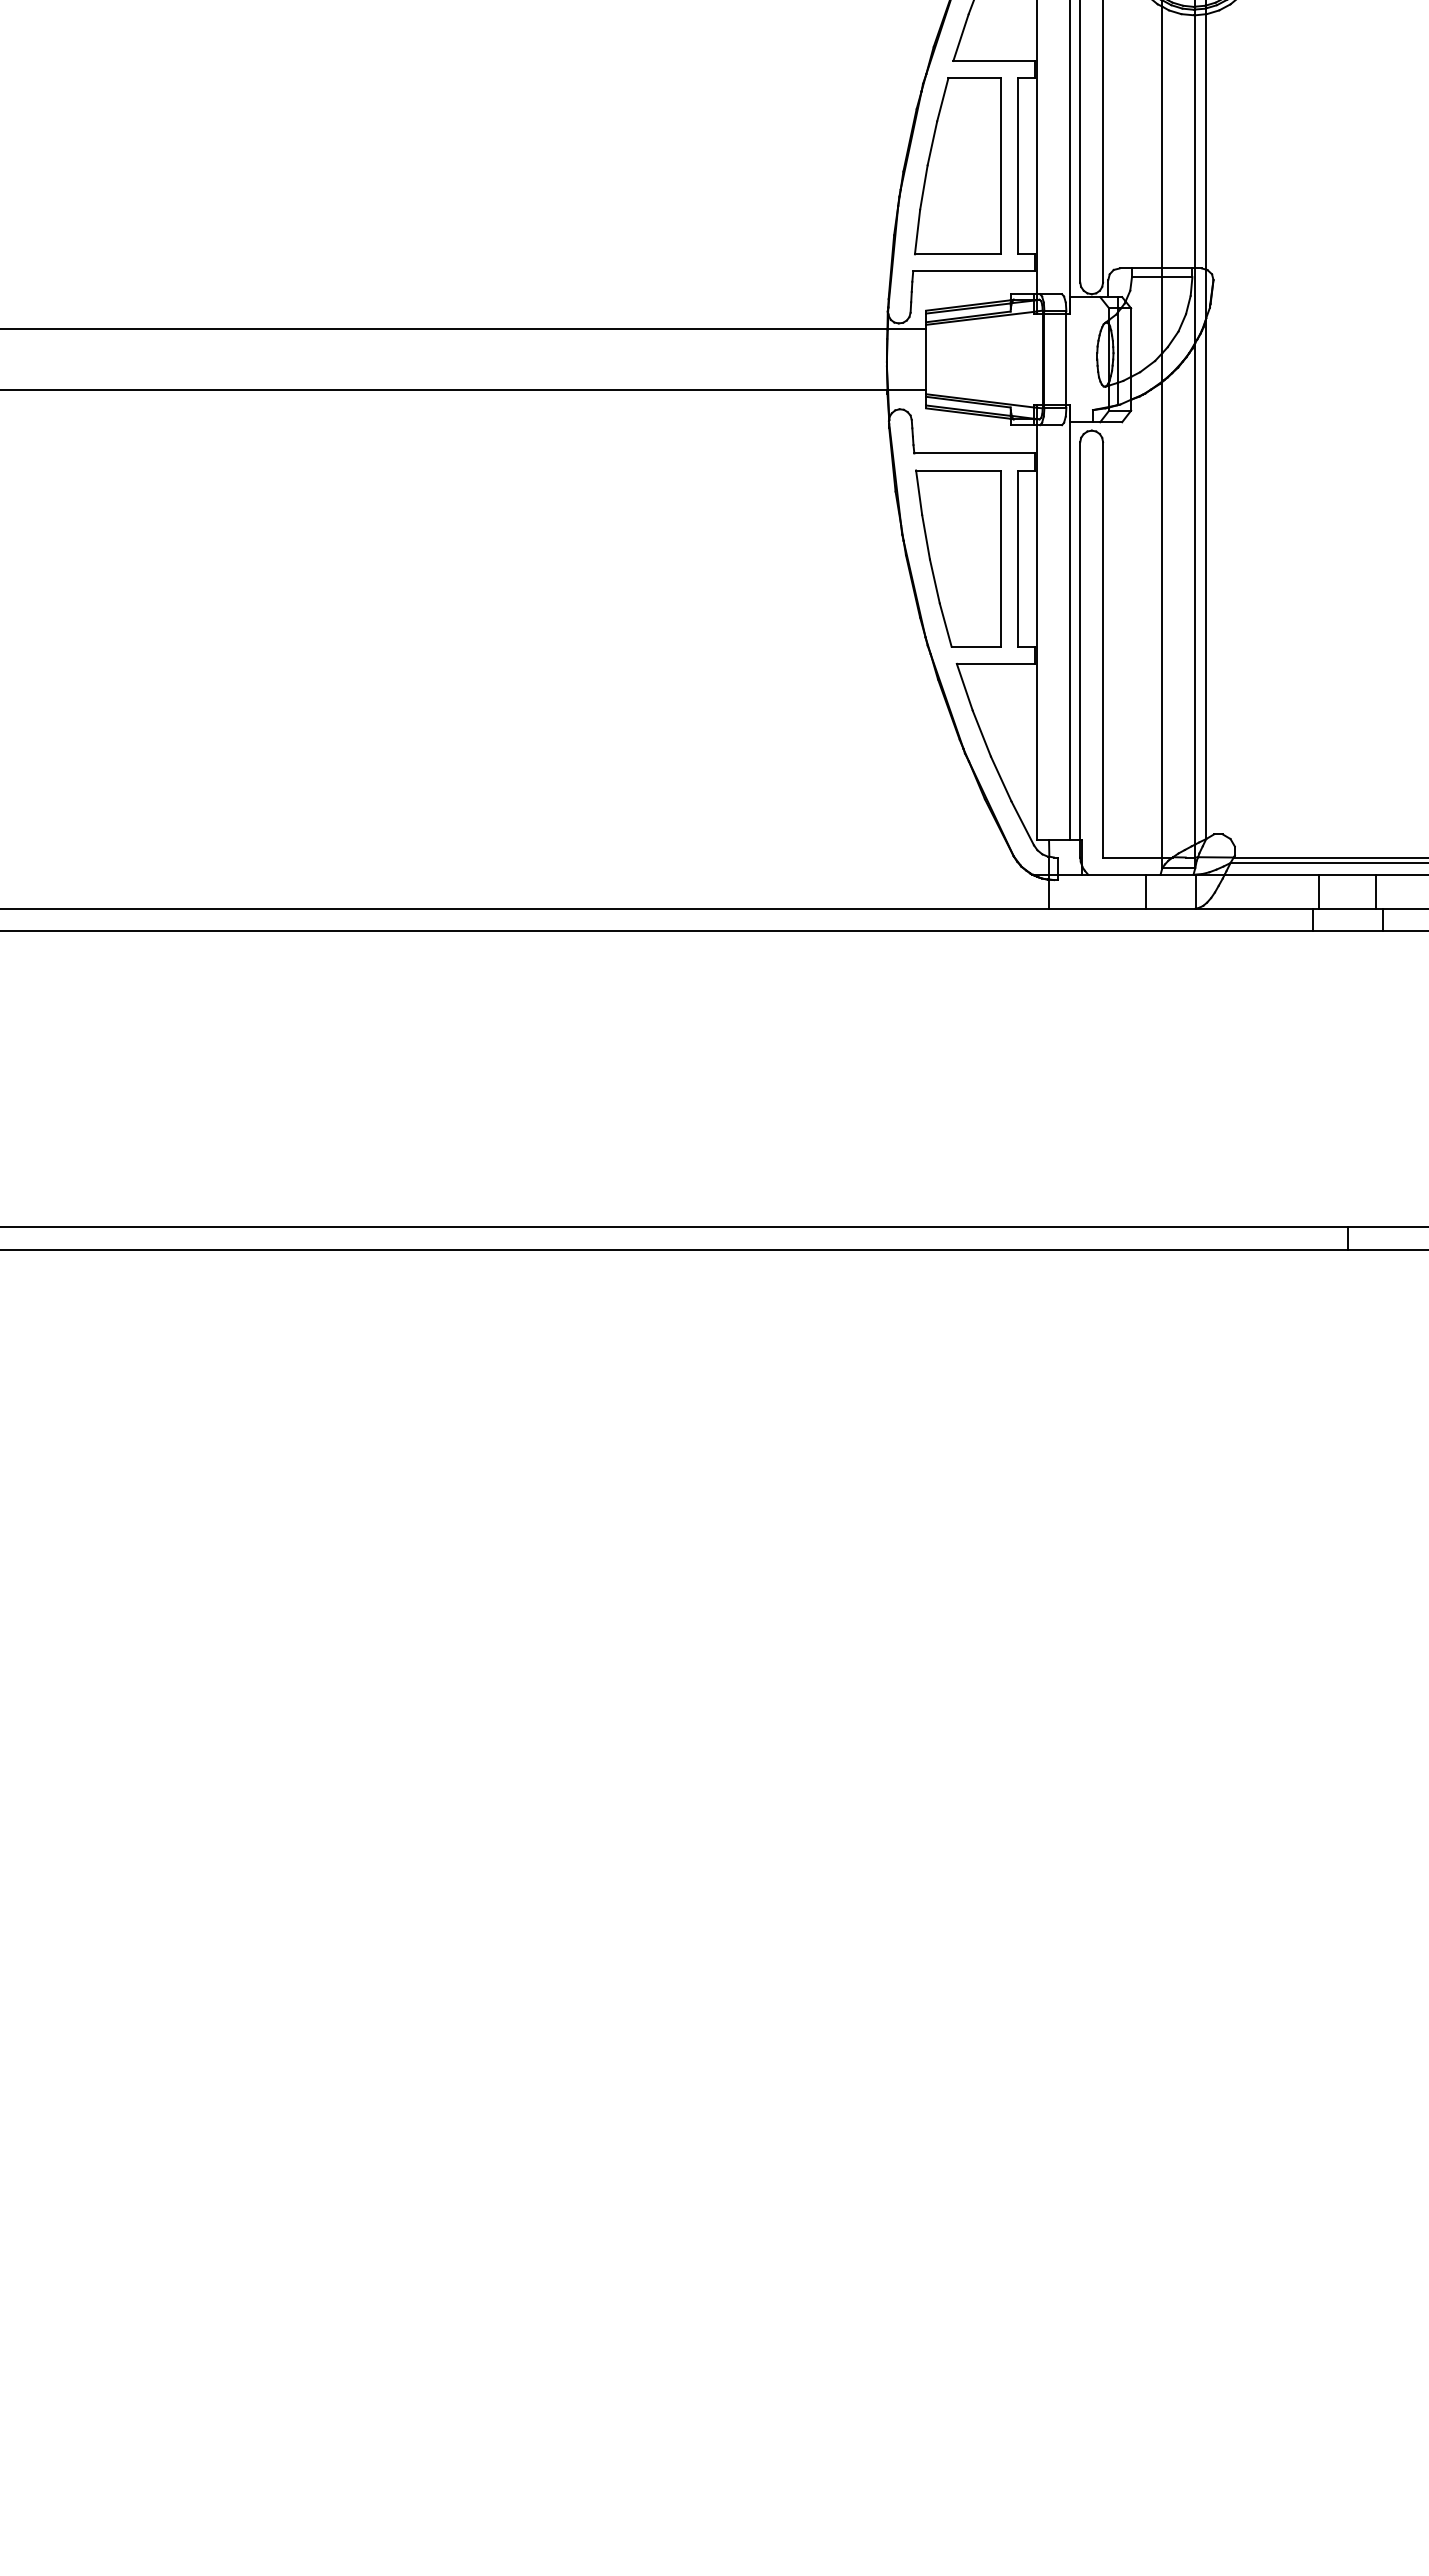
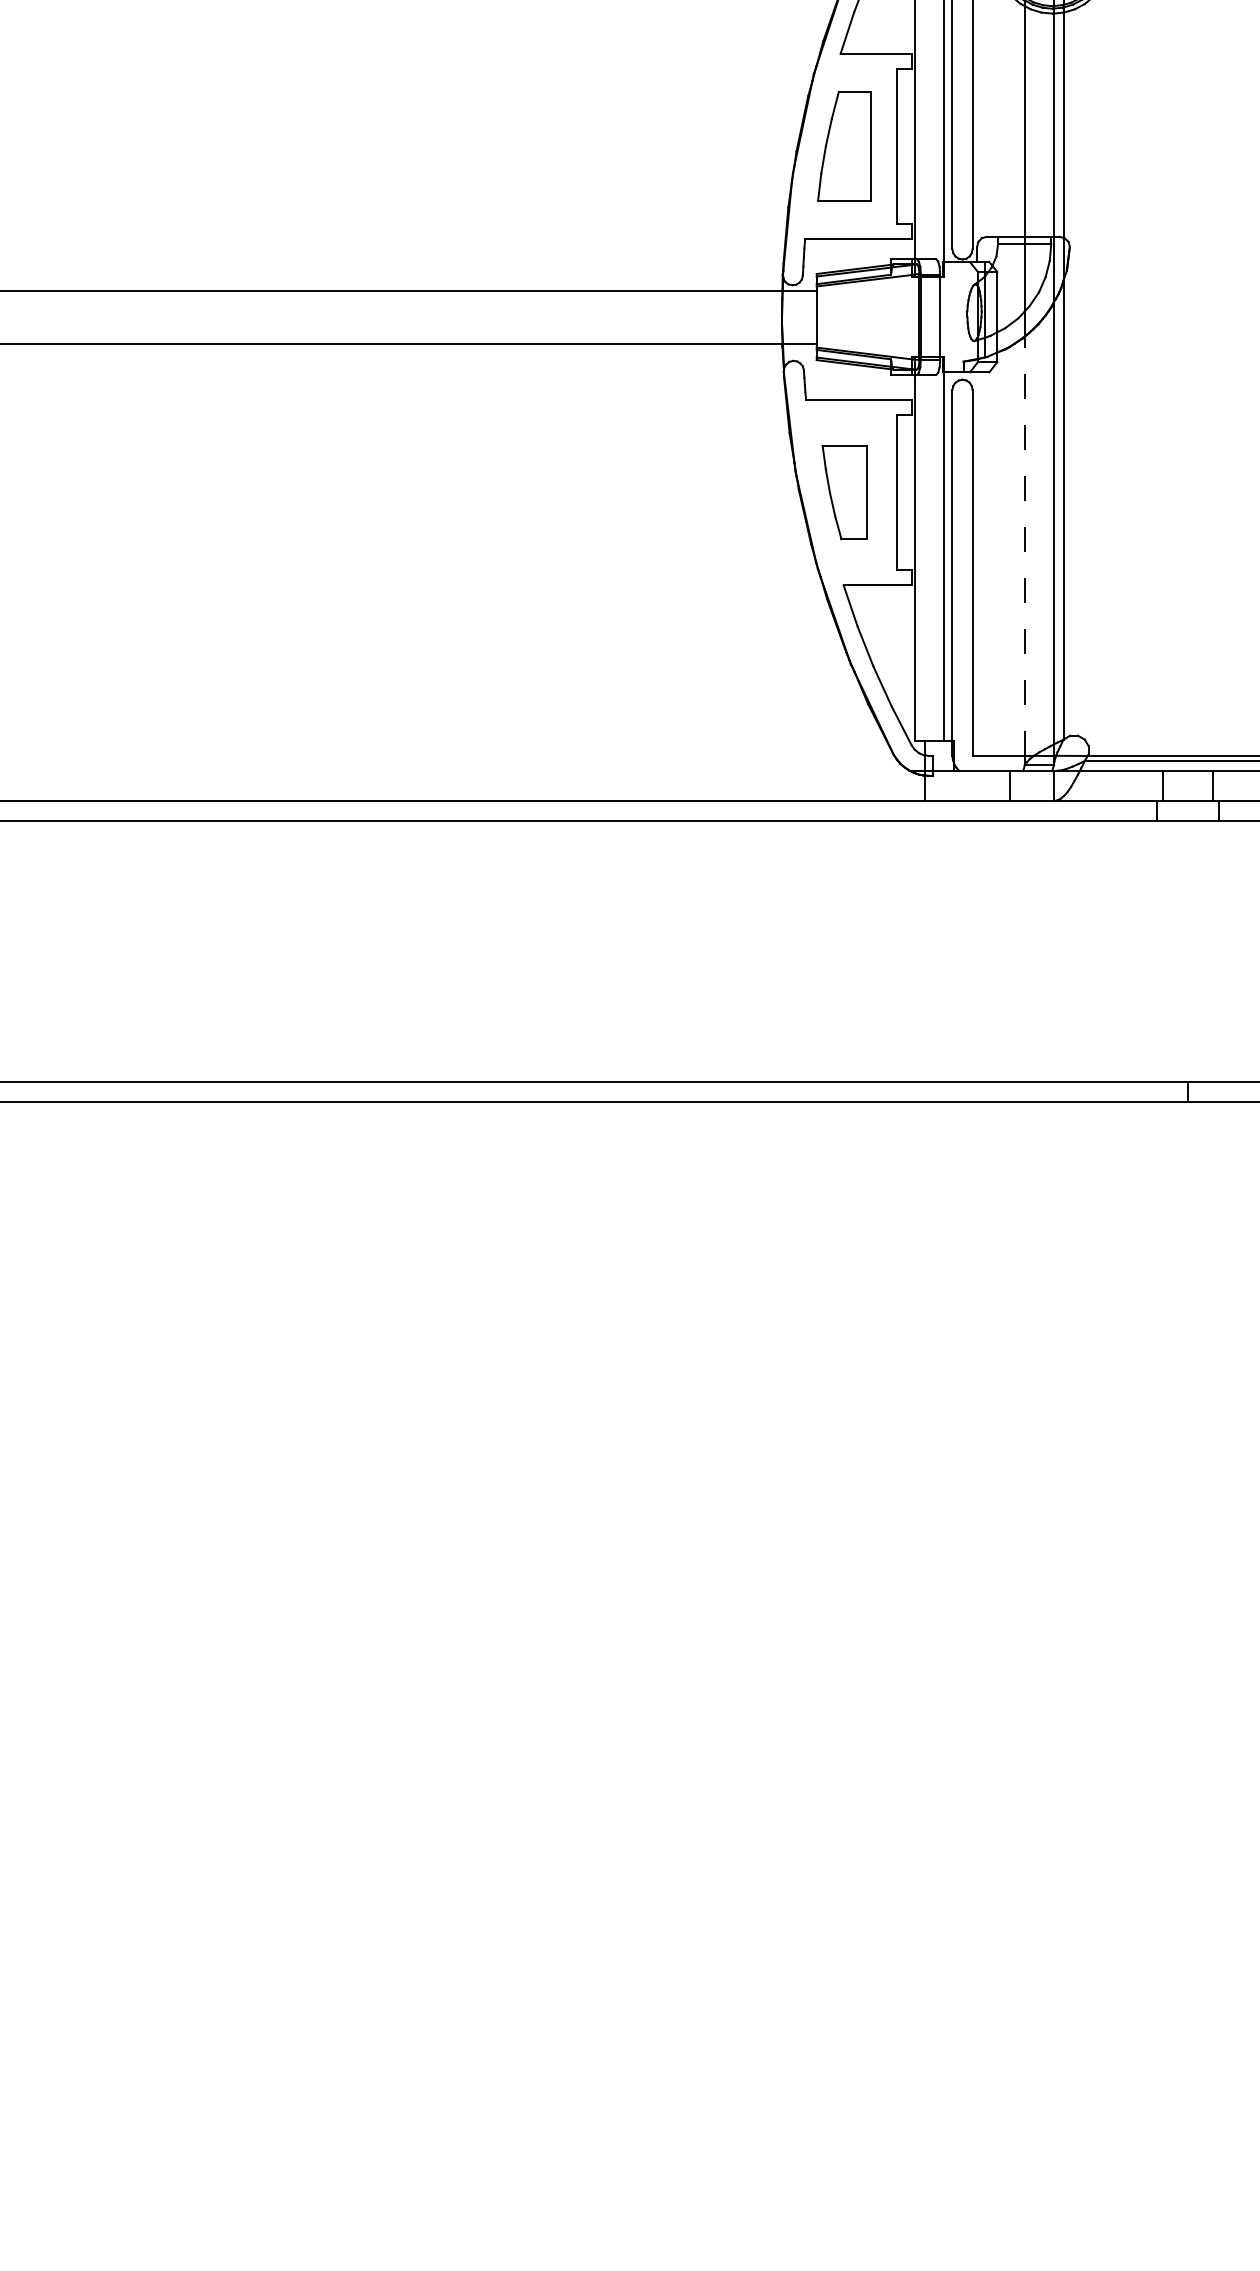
part: (957, 166) -> (844, 146), size x0.7
part: (958, 558) -> (845, 492), size x0.6
line: (1162, 619) -> (1024, 546), solid -> dashed

